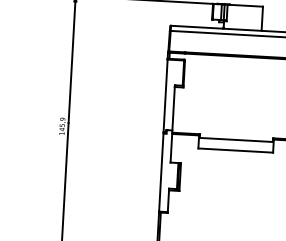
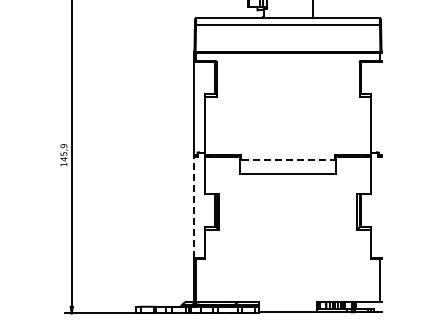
line: (236, 140) -> (288, 160), solid -> dashed
line: (161, 171) -> (194, 206), solid -> dashed

